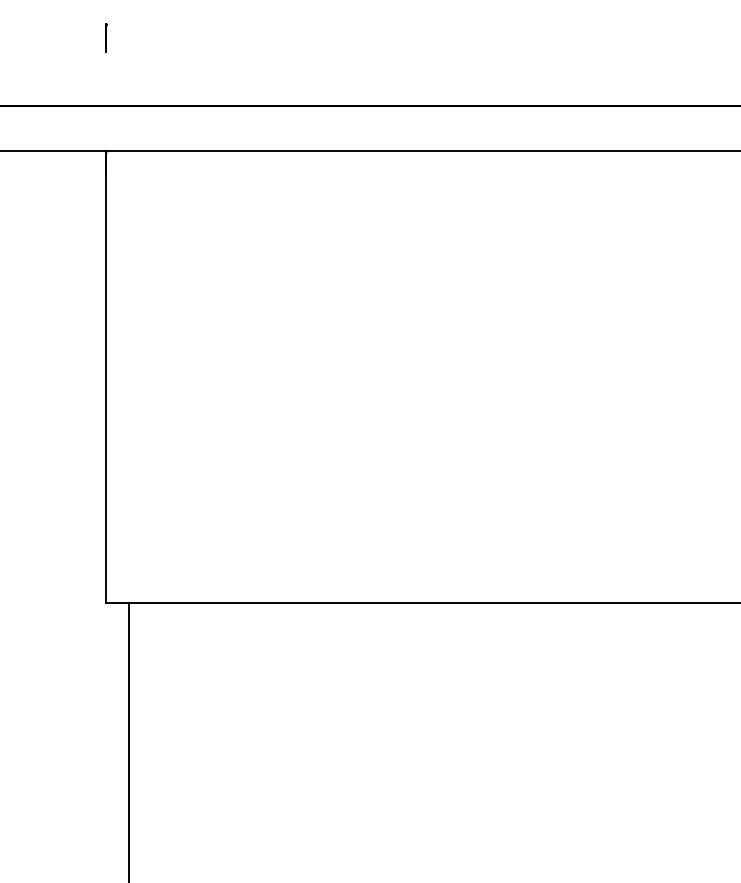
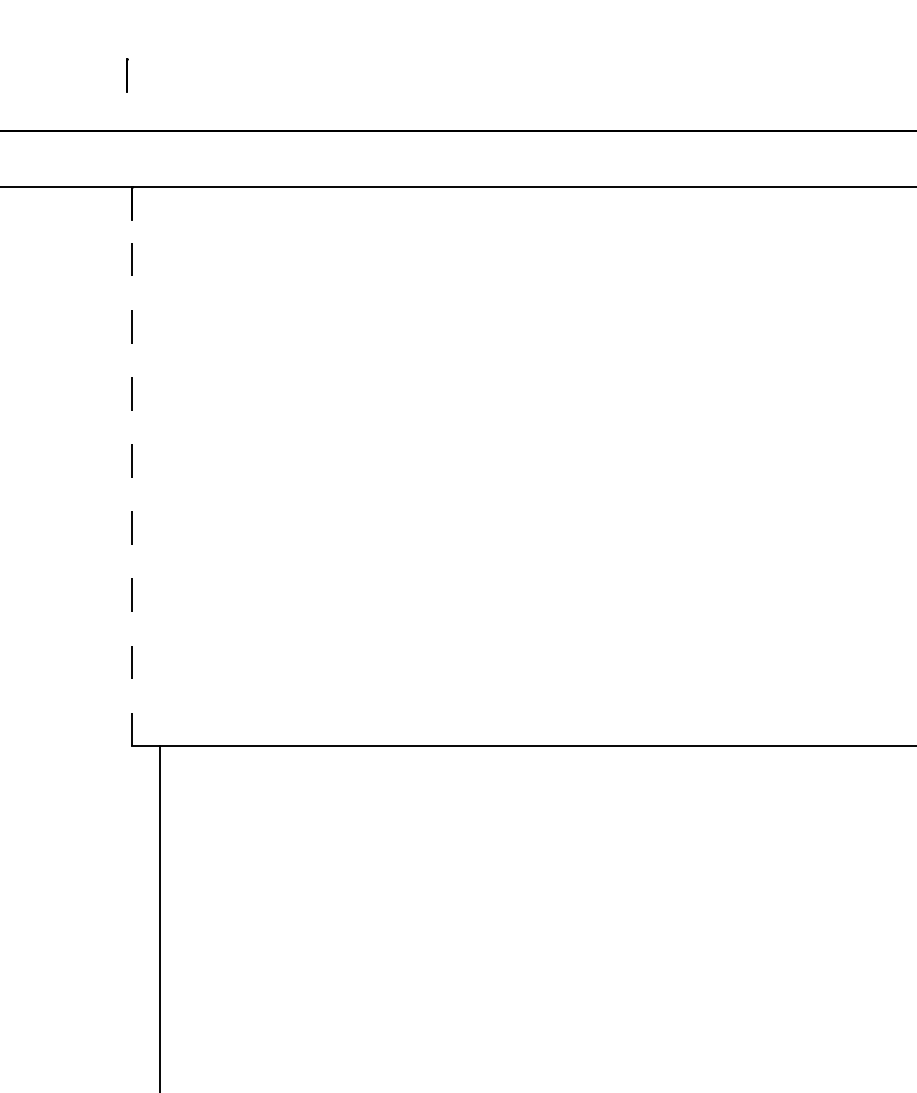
line: (106, 37) -> (126, 74), moved
line: (106, 390) -> (131, 483), solid -> dashed

